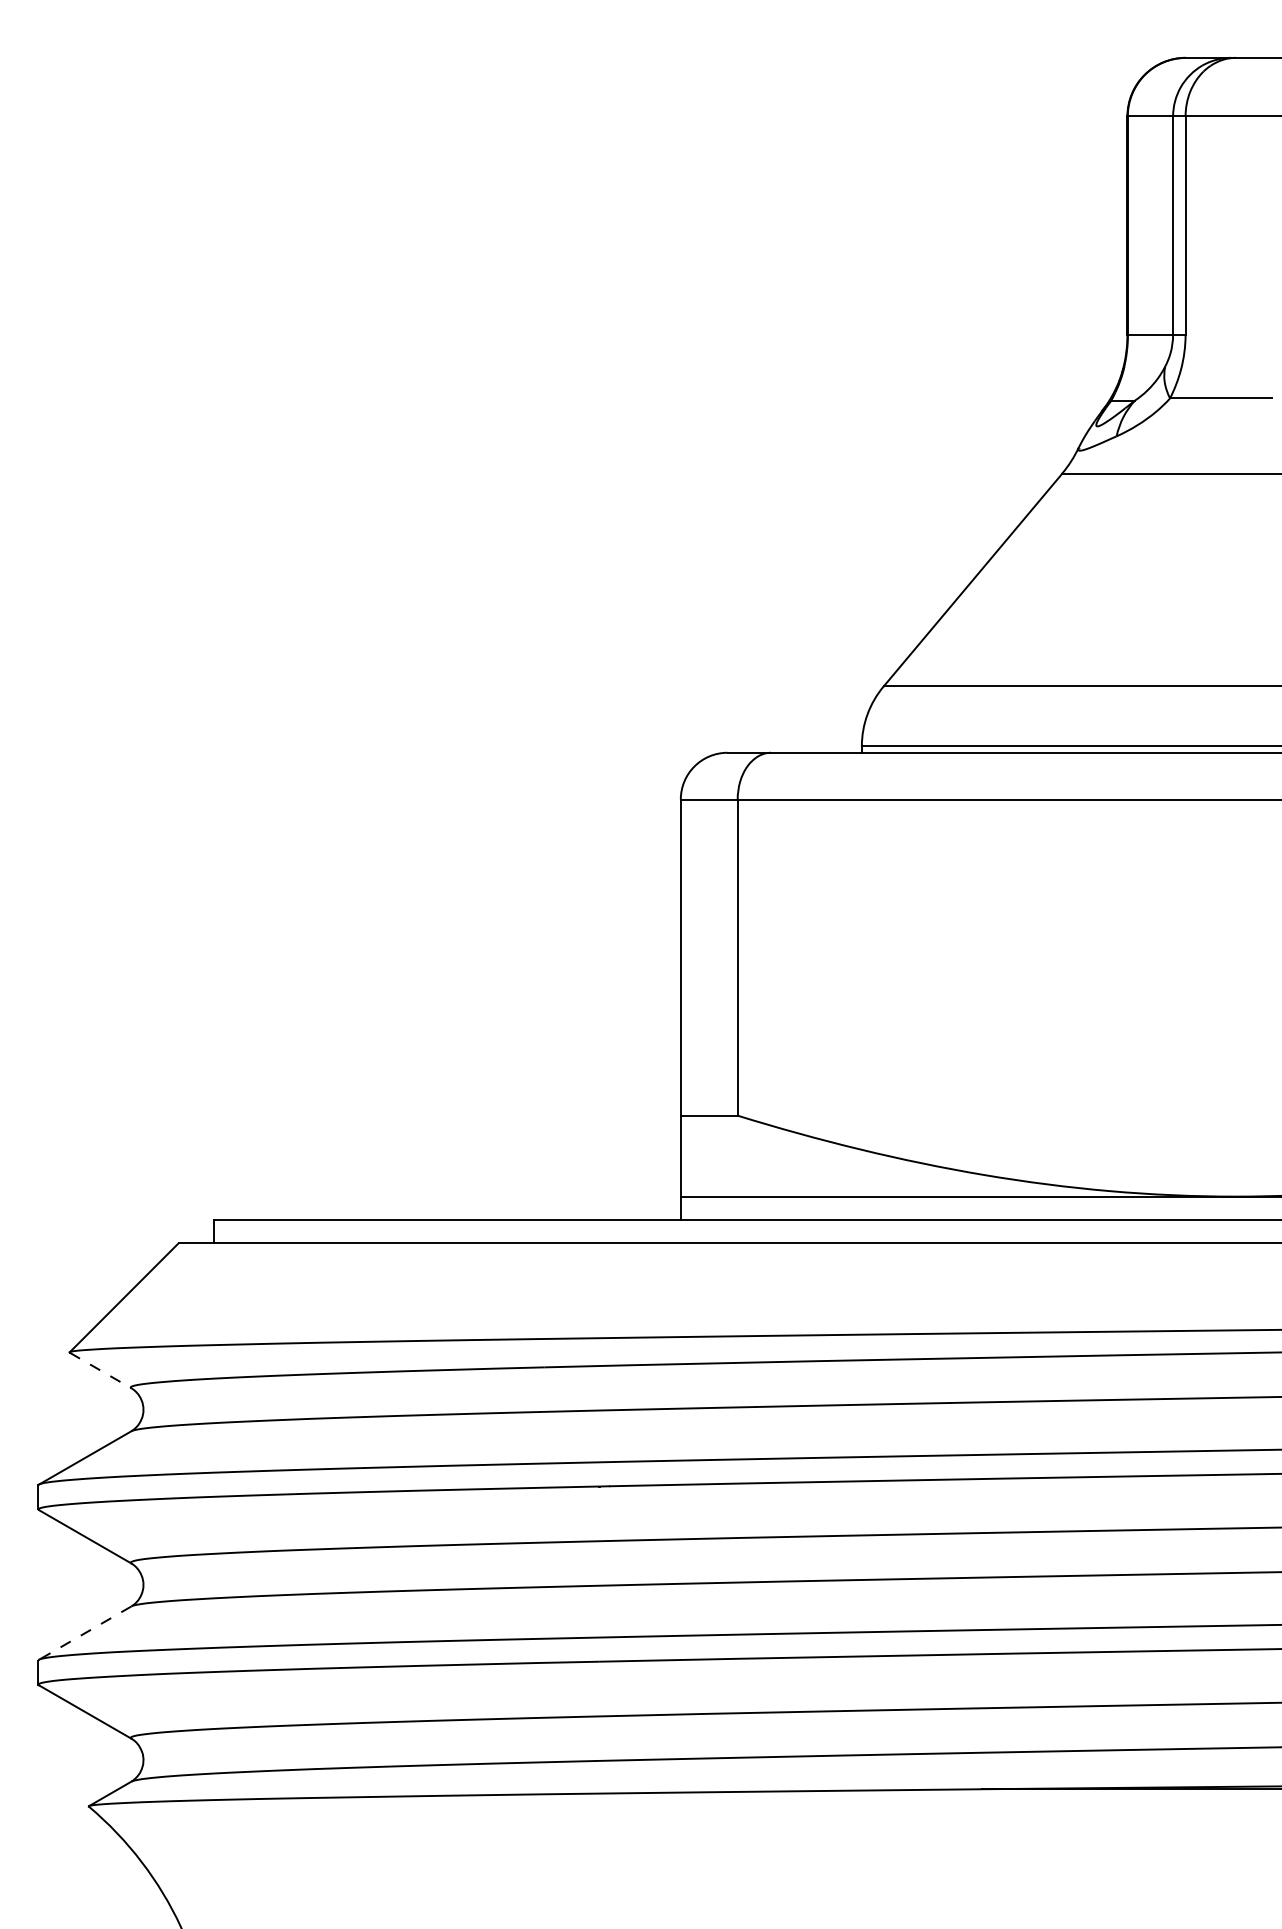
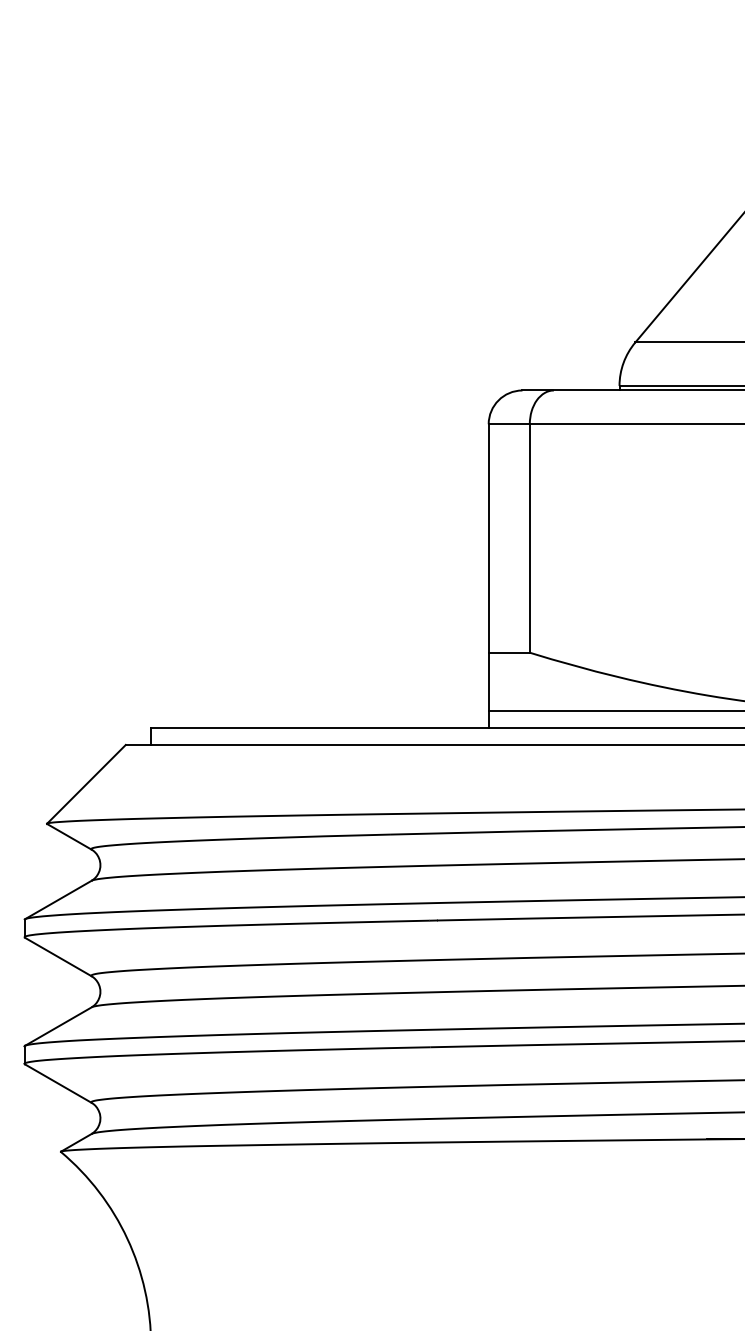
line: (100, 1370) -> (69, 836), dashed -> solid
line: (84, 1633) -> (57, 1026), dashed -> solid

